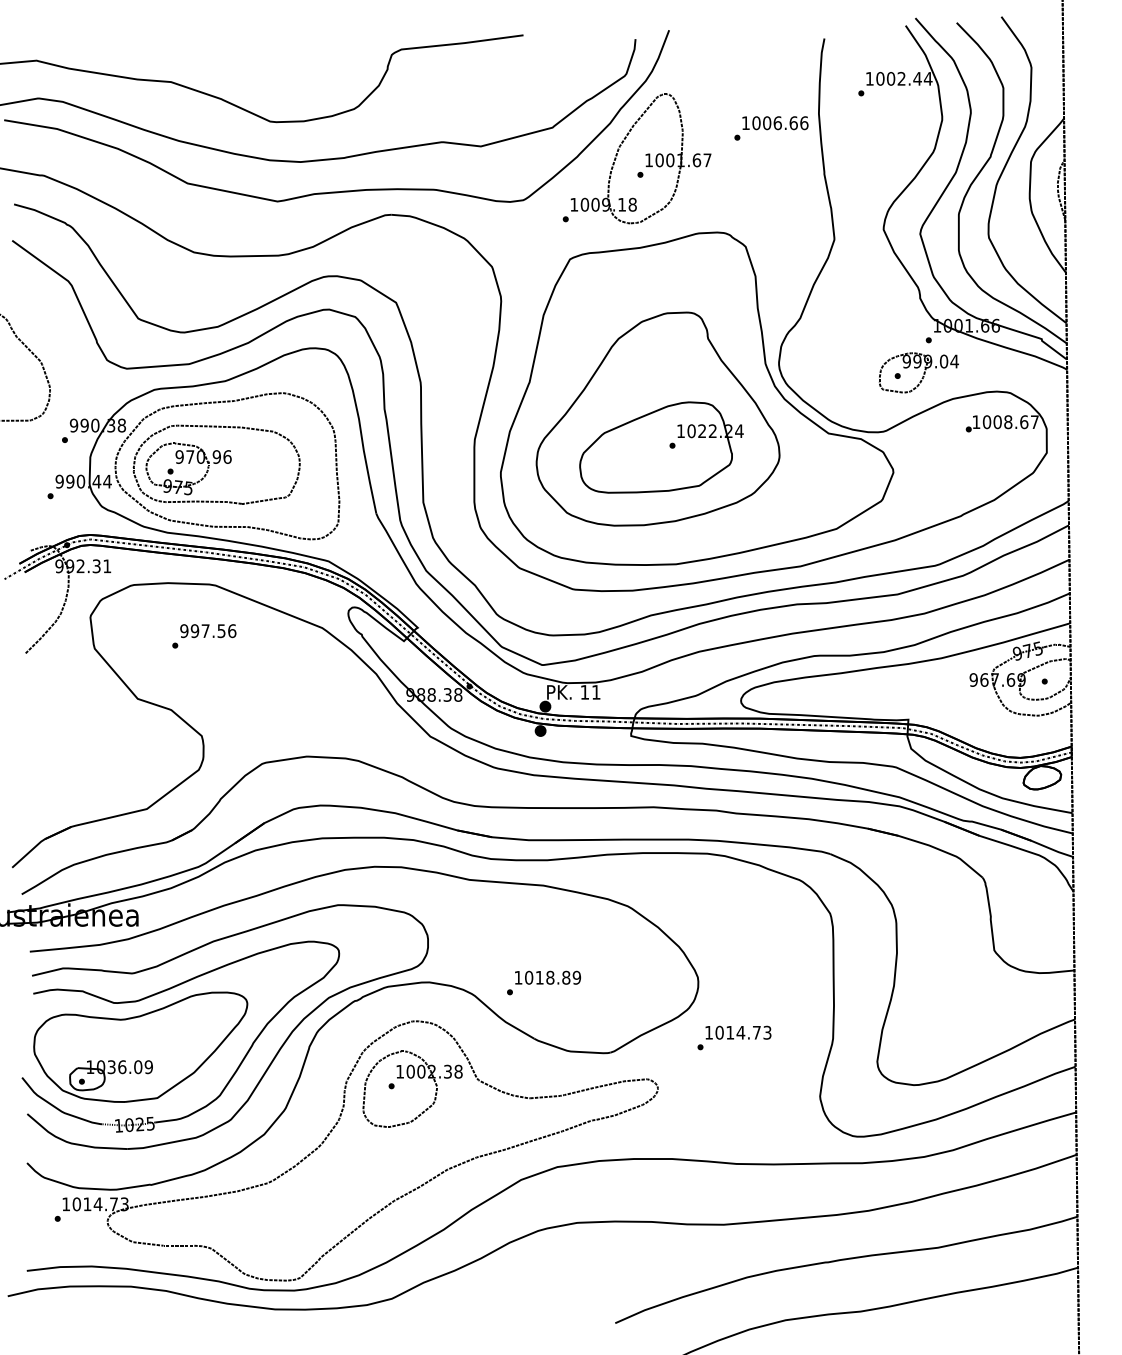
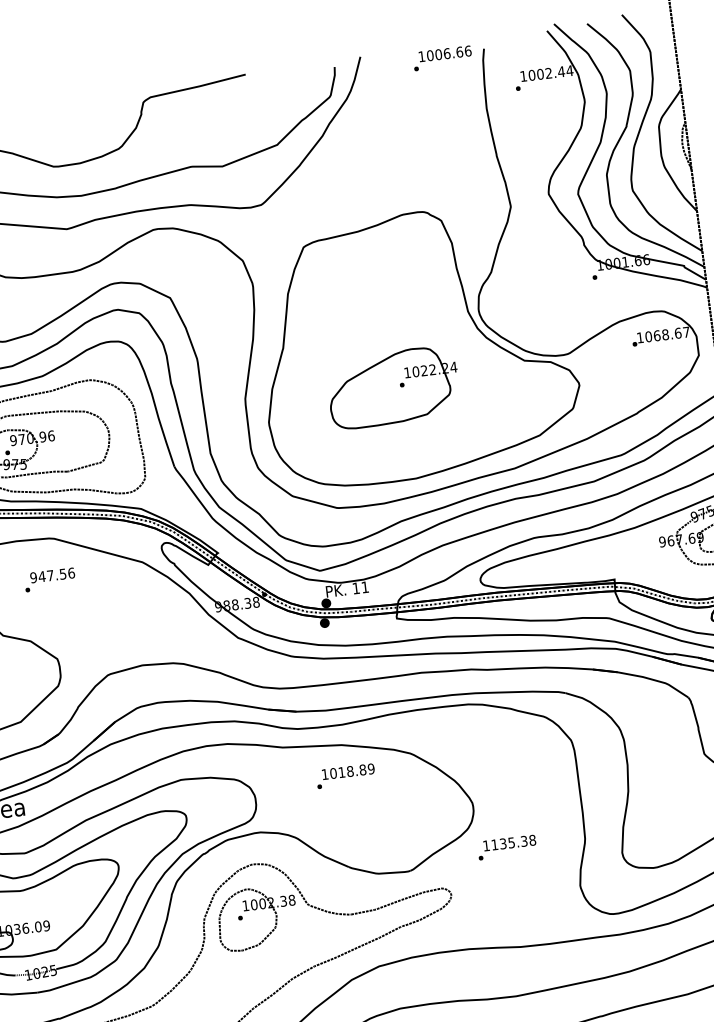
text: (771, 128) -> (442, 58), moved
part: (645, 155) -> (353, 158), removed
part: (918, 372) -> (589, 303), removed
part: (657, 418) -> (387, 364), removed
text: (997, 421) -> (656, 335), 1008.67 -> 1068.67
text: (194, 631) -> (41, 577), 997.56 -> 947.56
text: (543, 982) -> (345, 775), moved
text: (743, 1032) -> (513, 842), 1014.73 -> 1135.38

